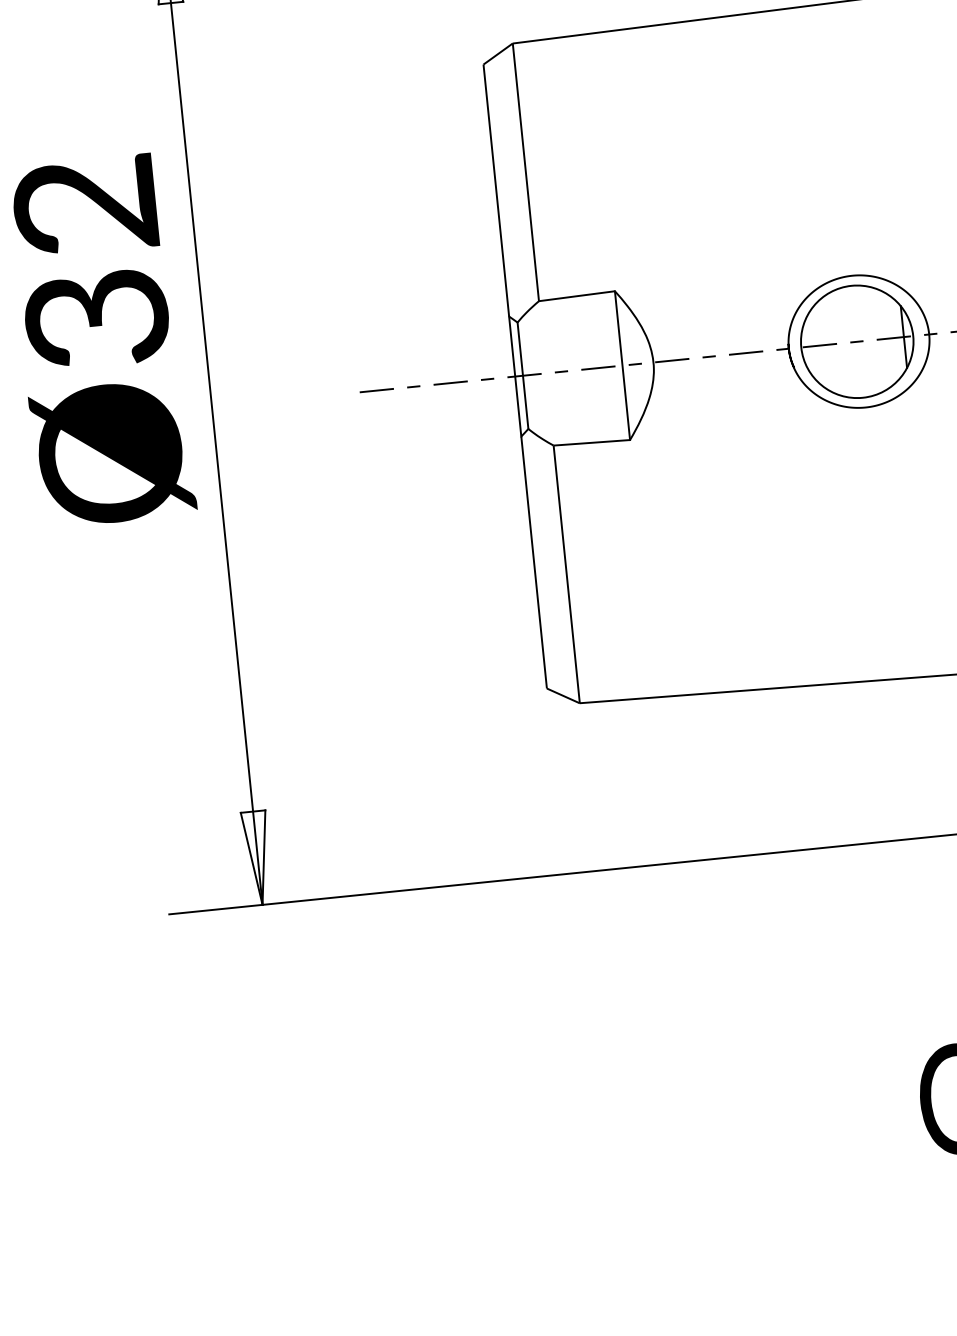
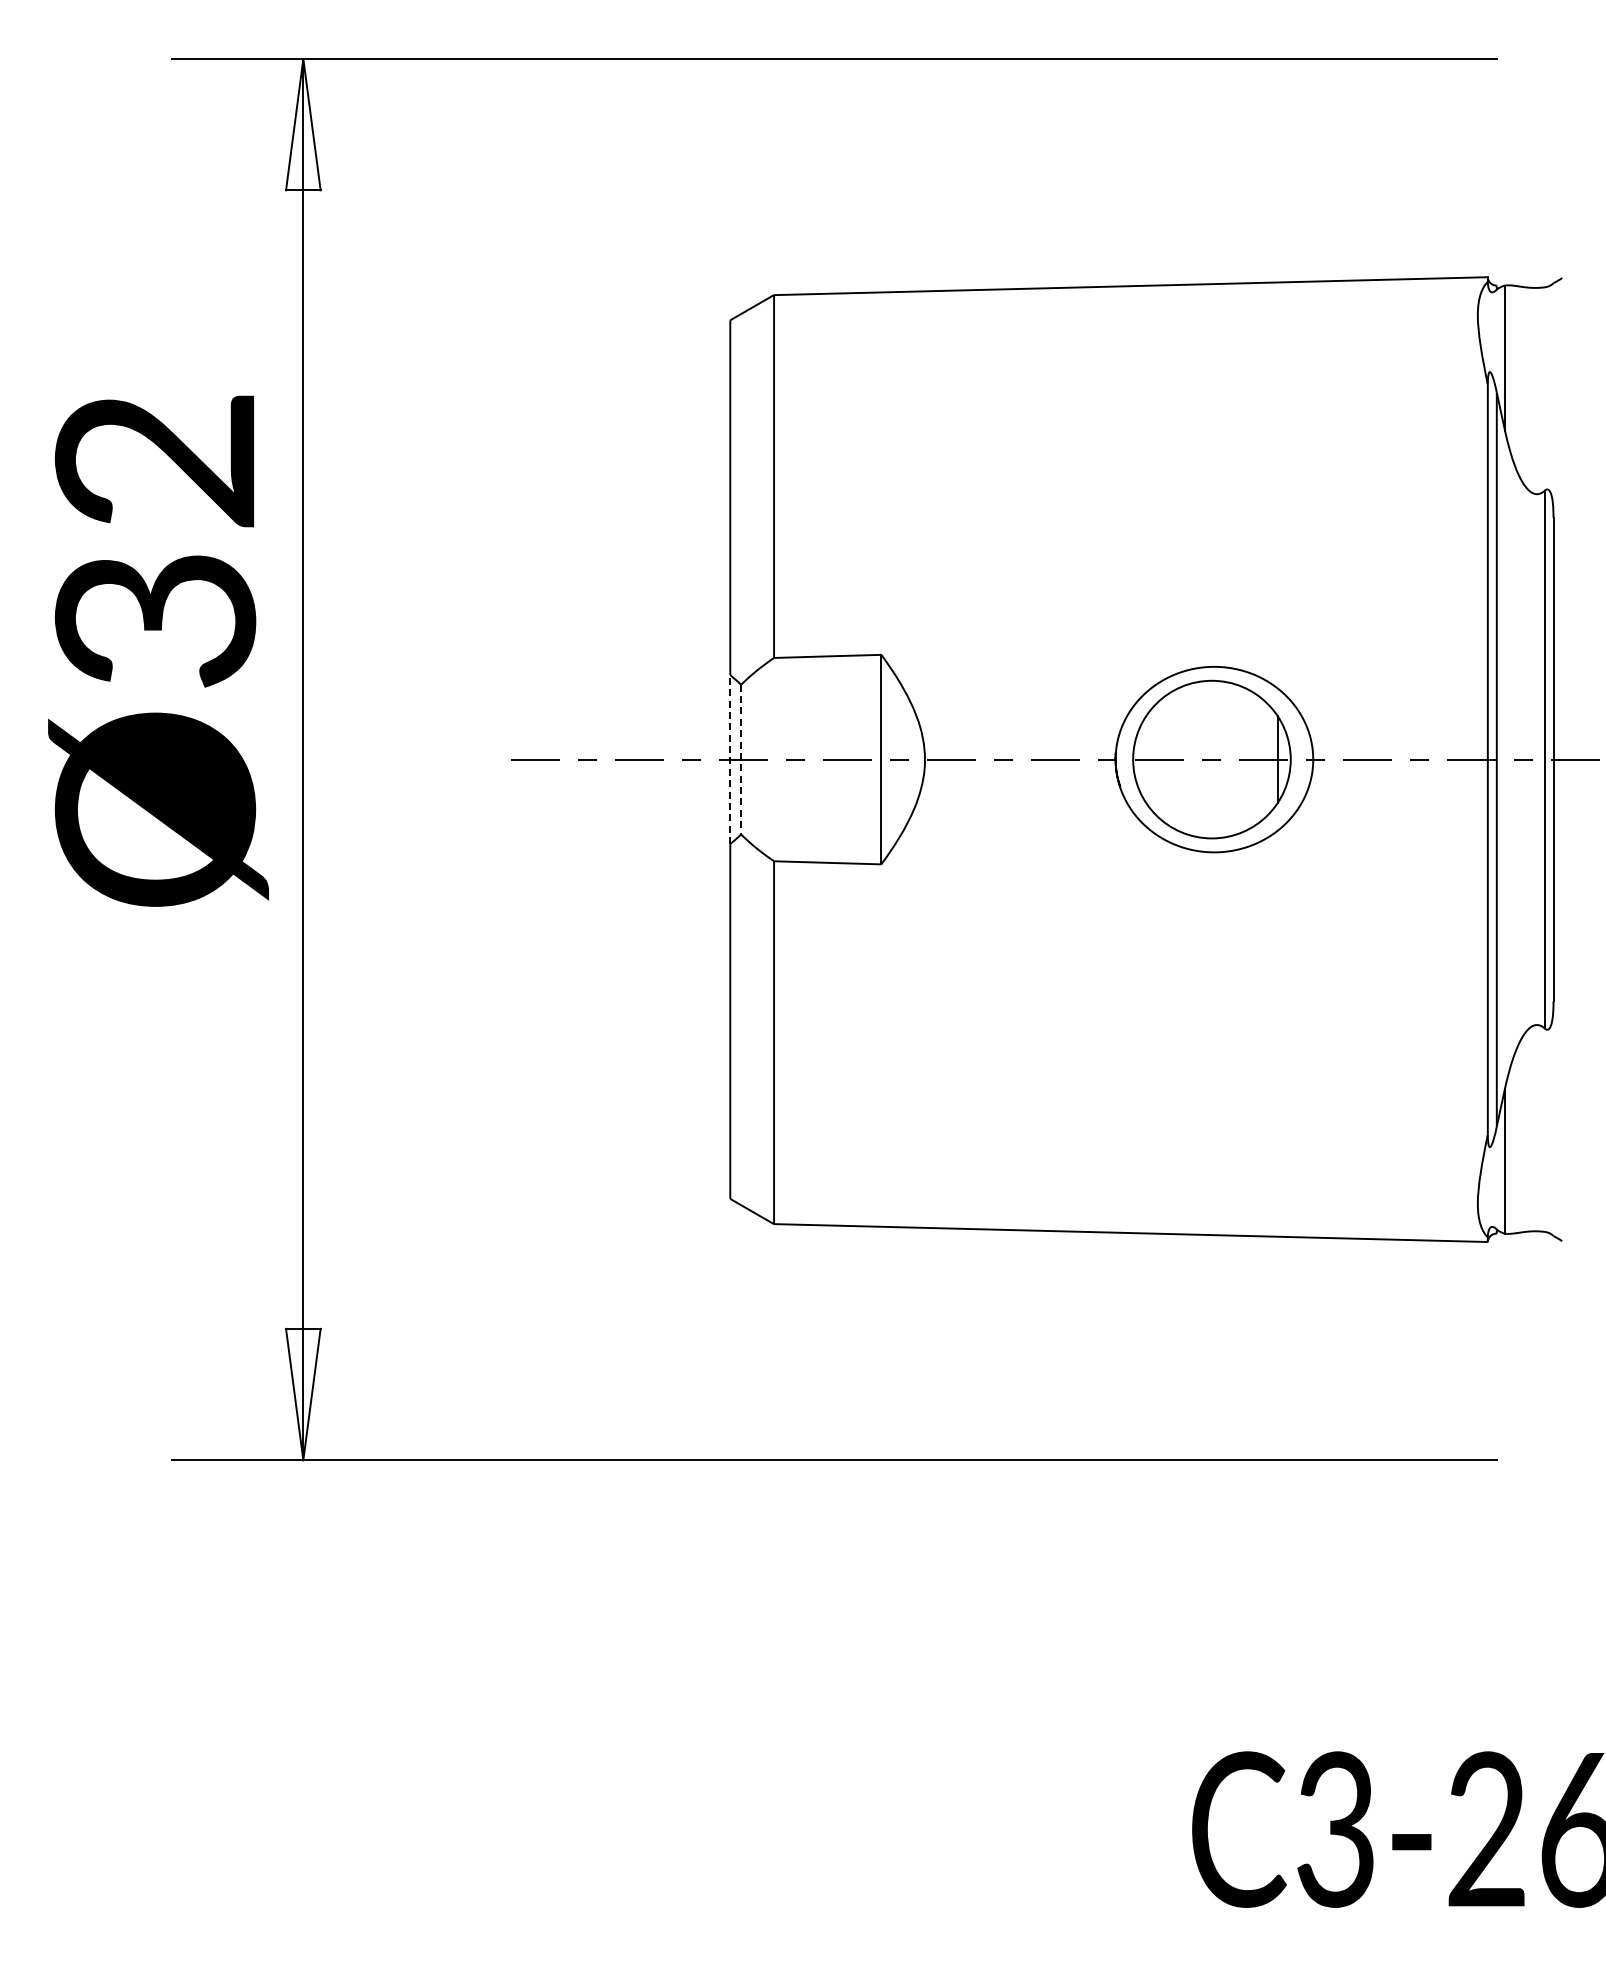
line: (523, 375) -> (741, 759), solid -> dashed
line: (515, 376) -> (730, 759), solid -> dashed

